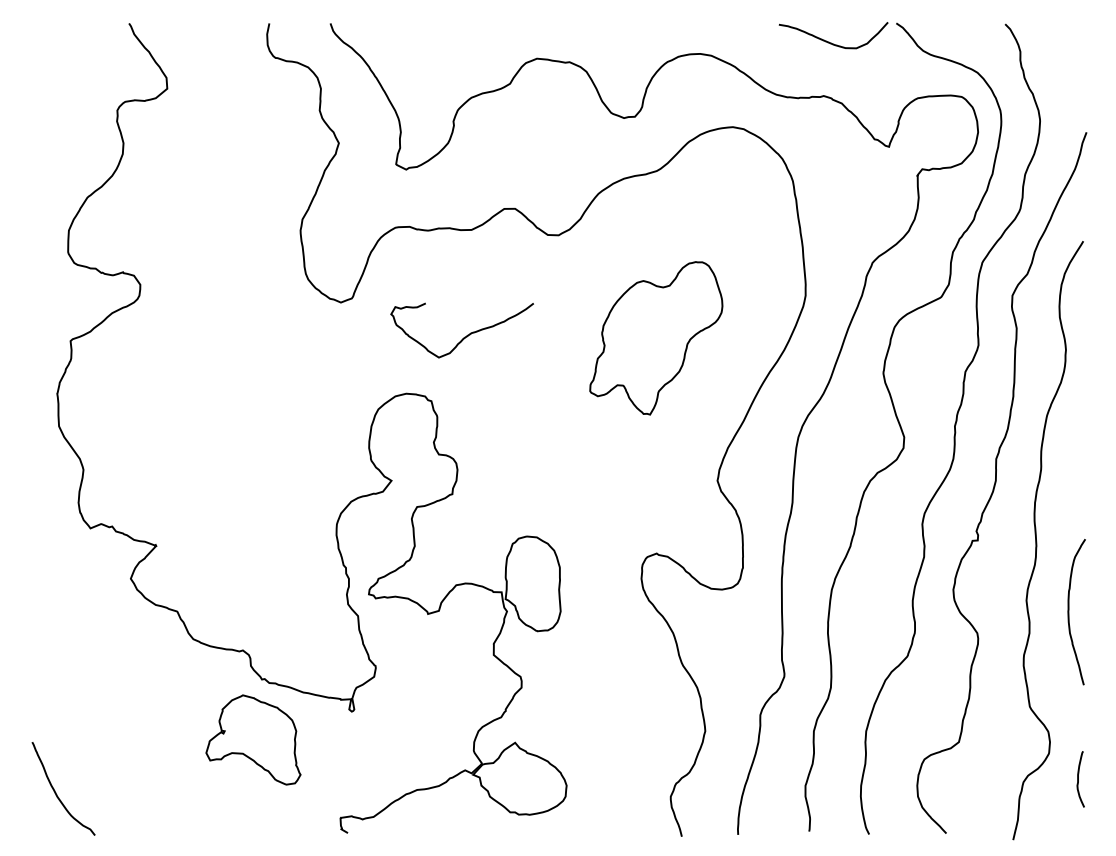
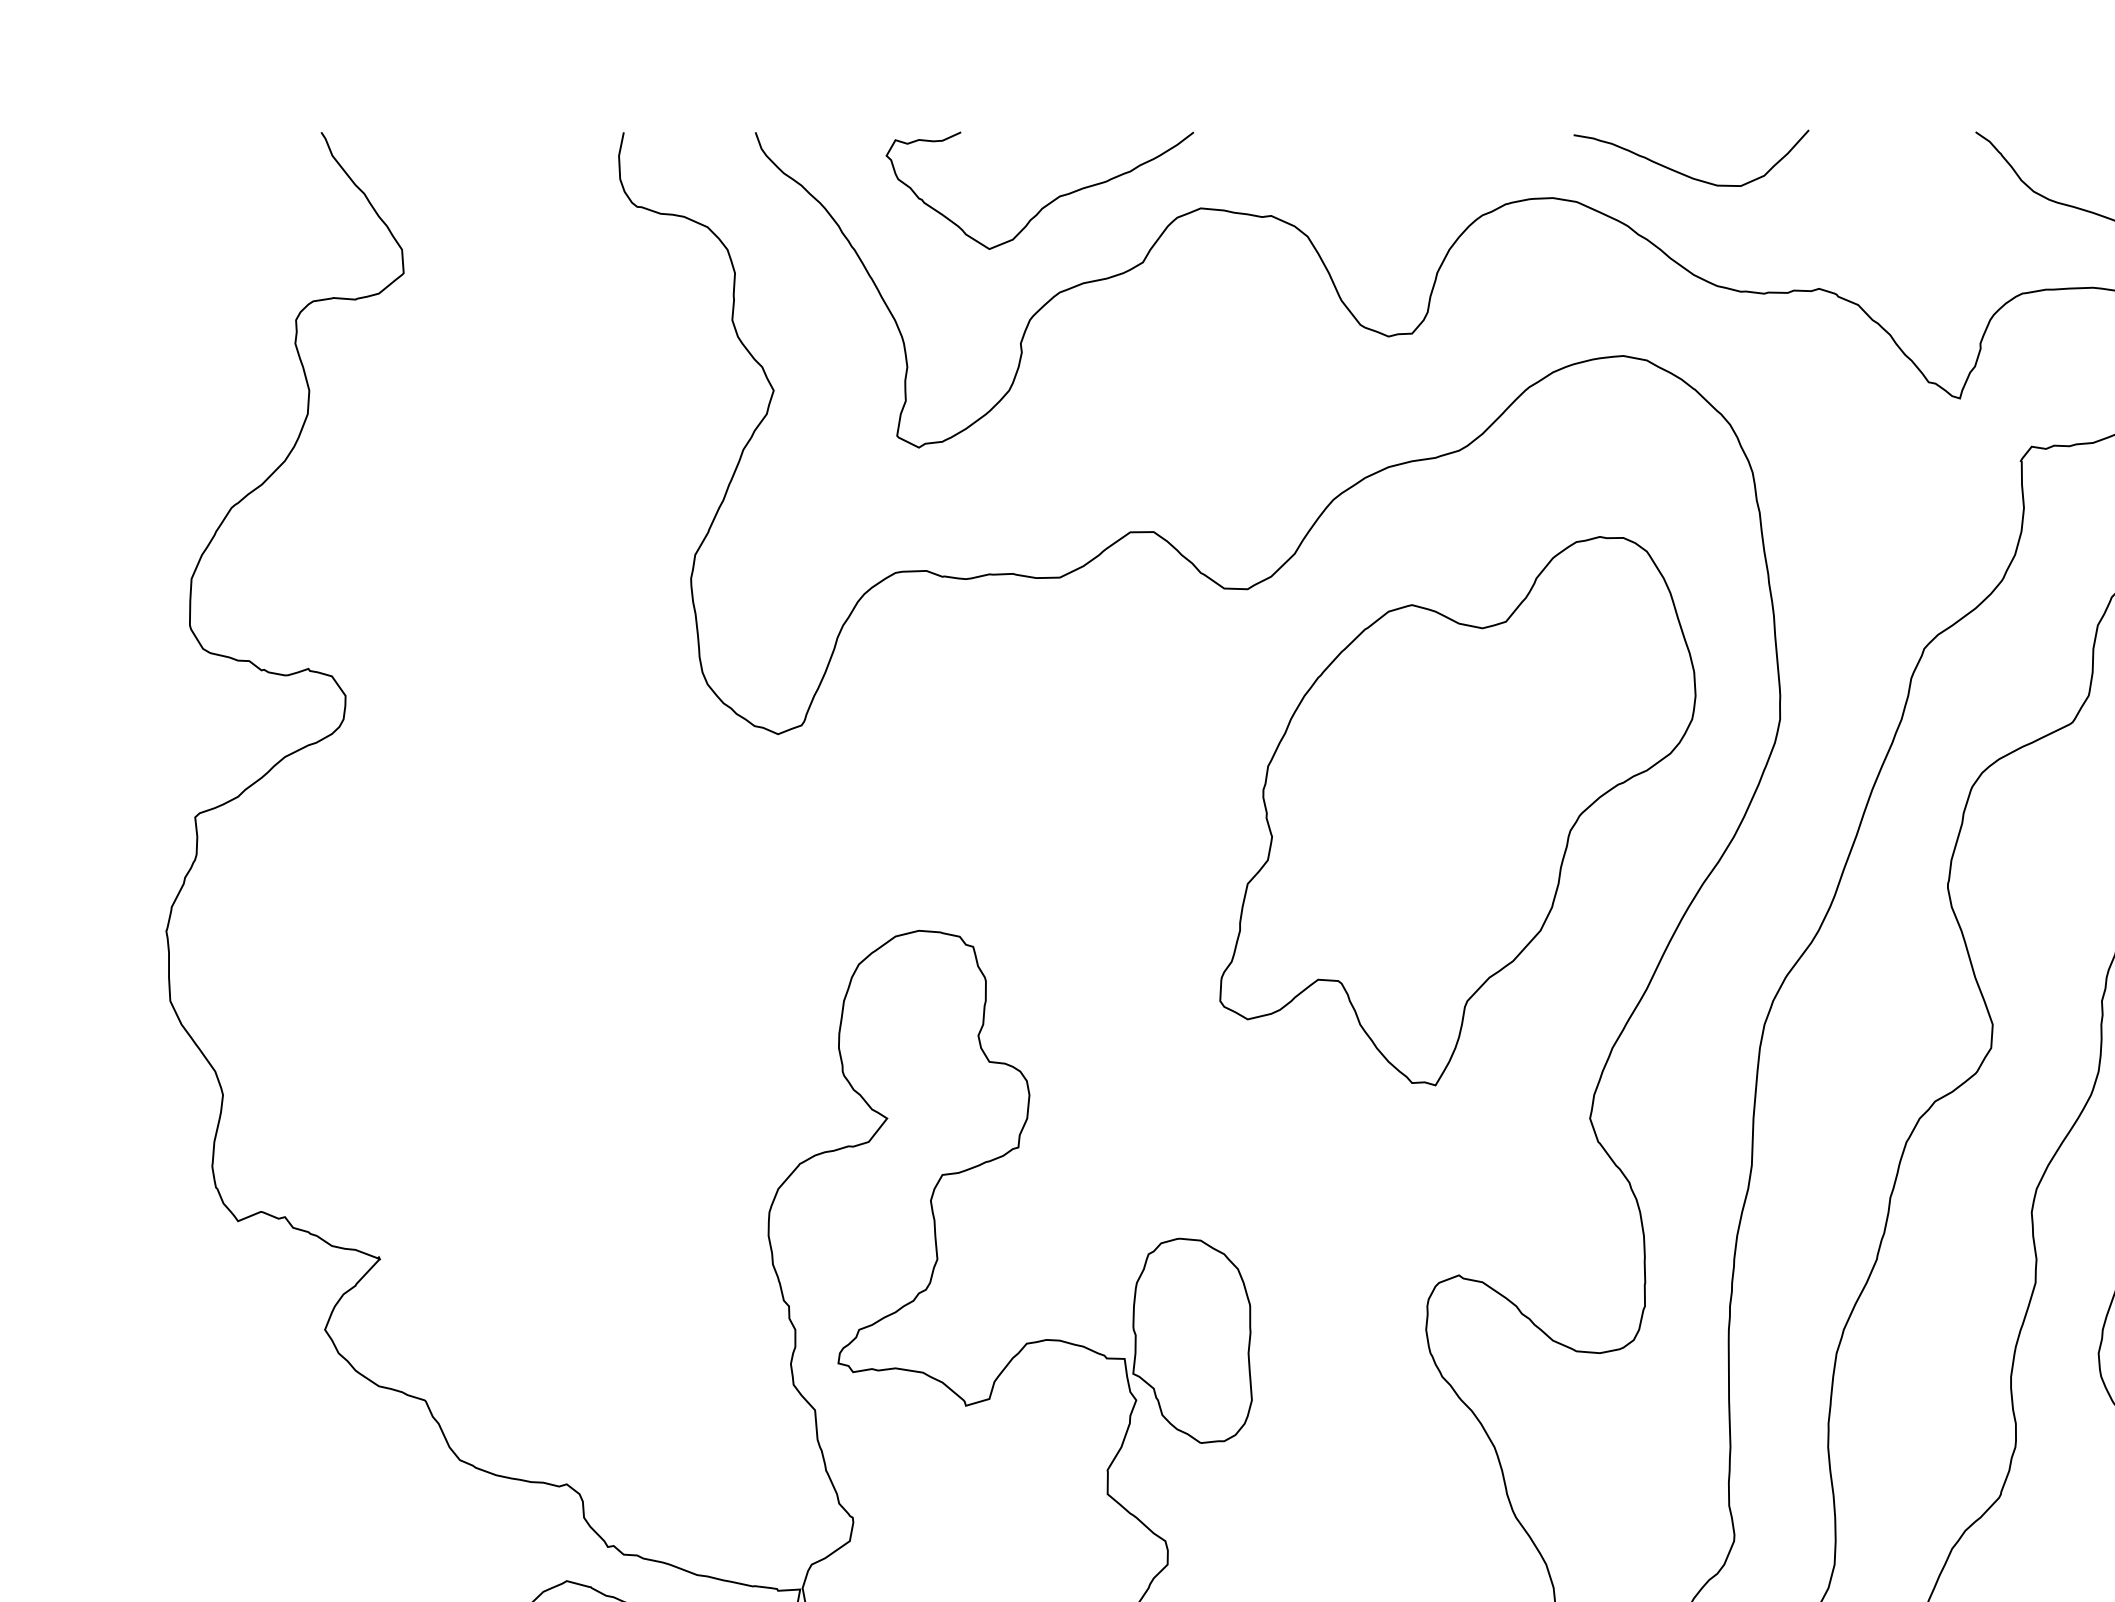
curve: (829, 41) -> (1682, 171), moved
curve: (464, 336) -> (1044, 203), moved
part: (656, 338) -> (1458, 811), size x1.67

